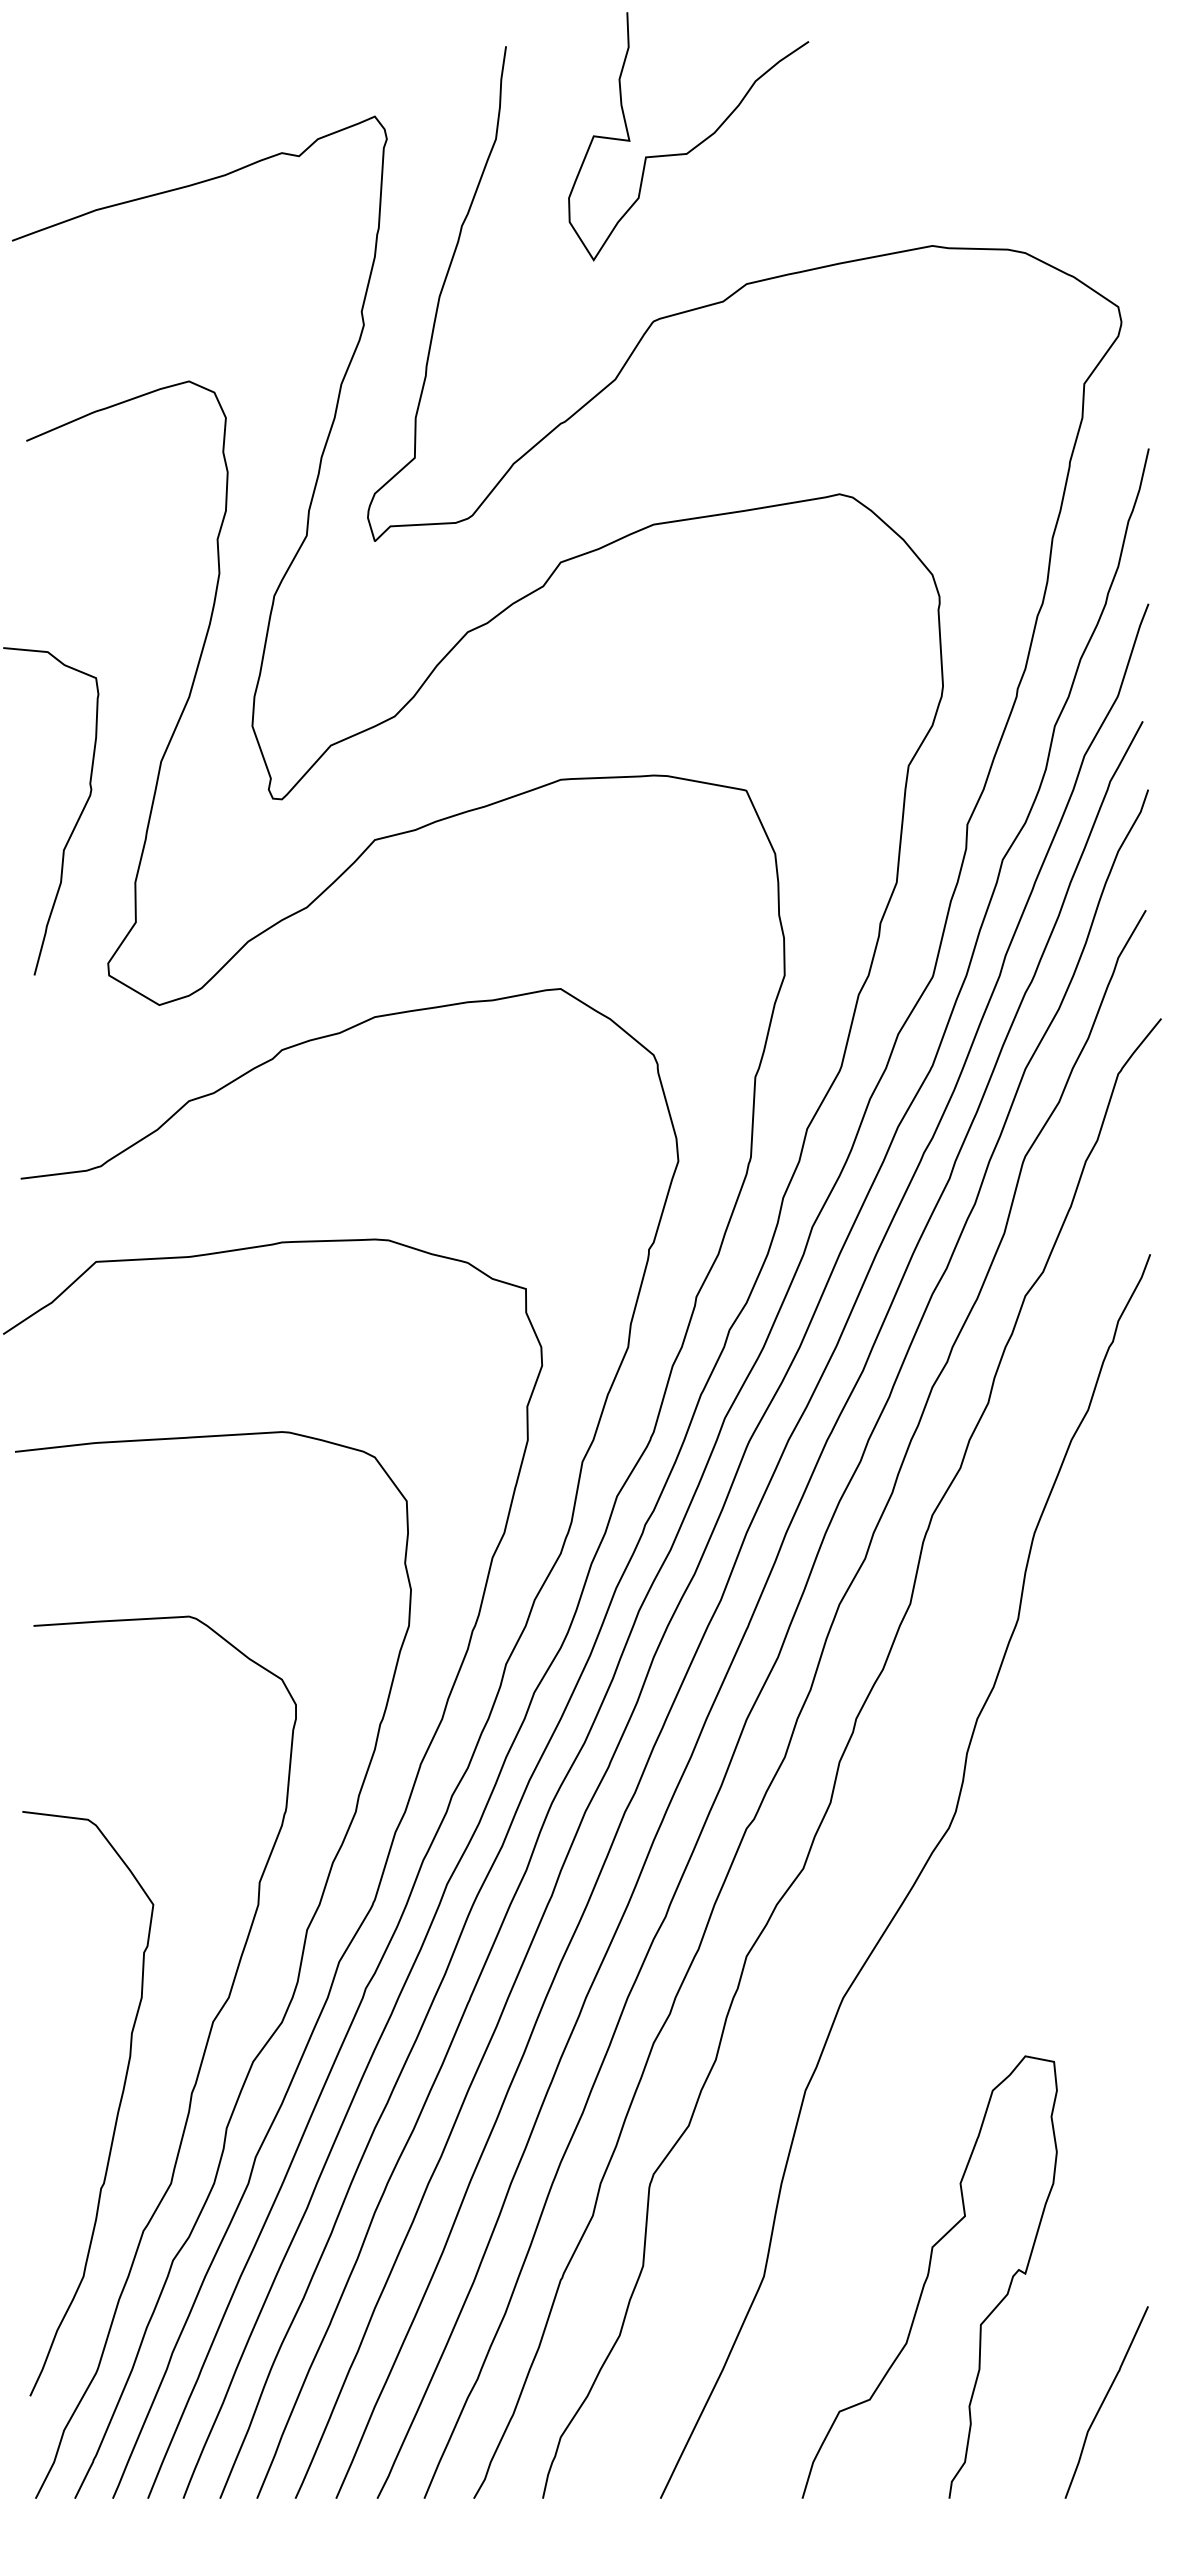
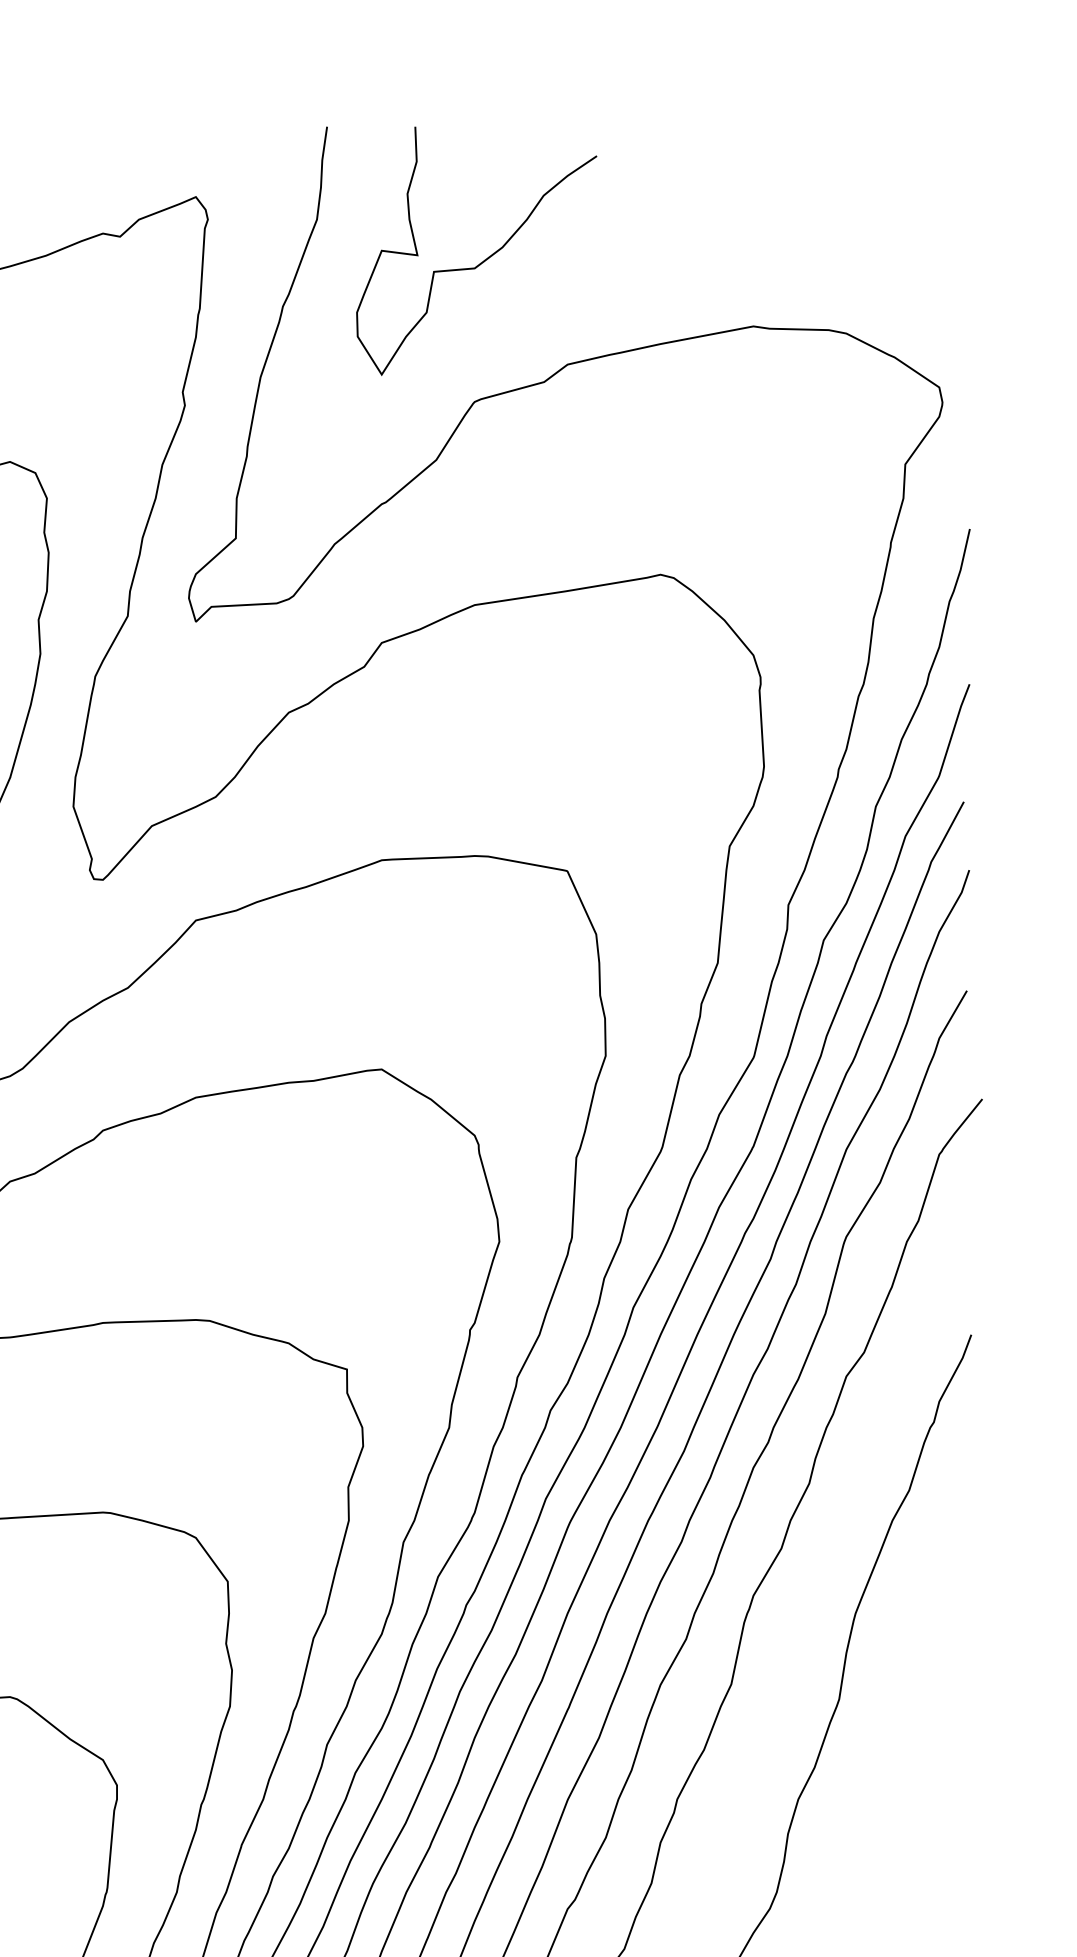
curve: (694, 146) -> (482, 260), moved

